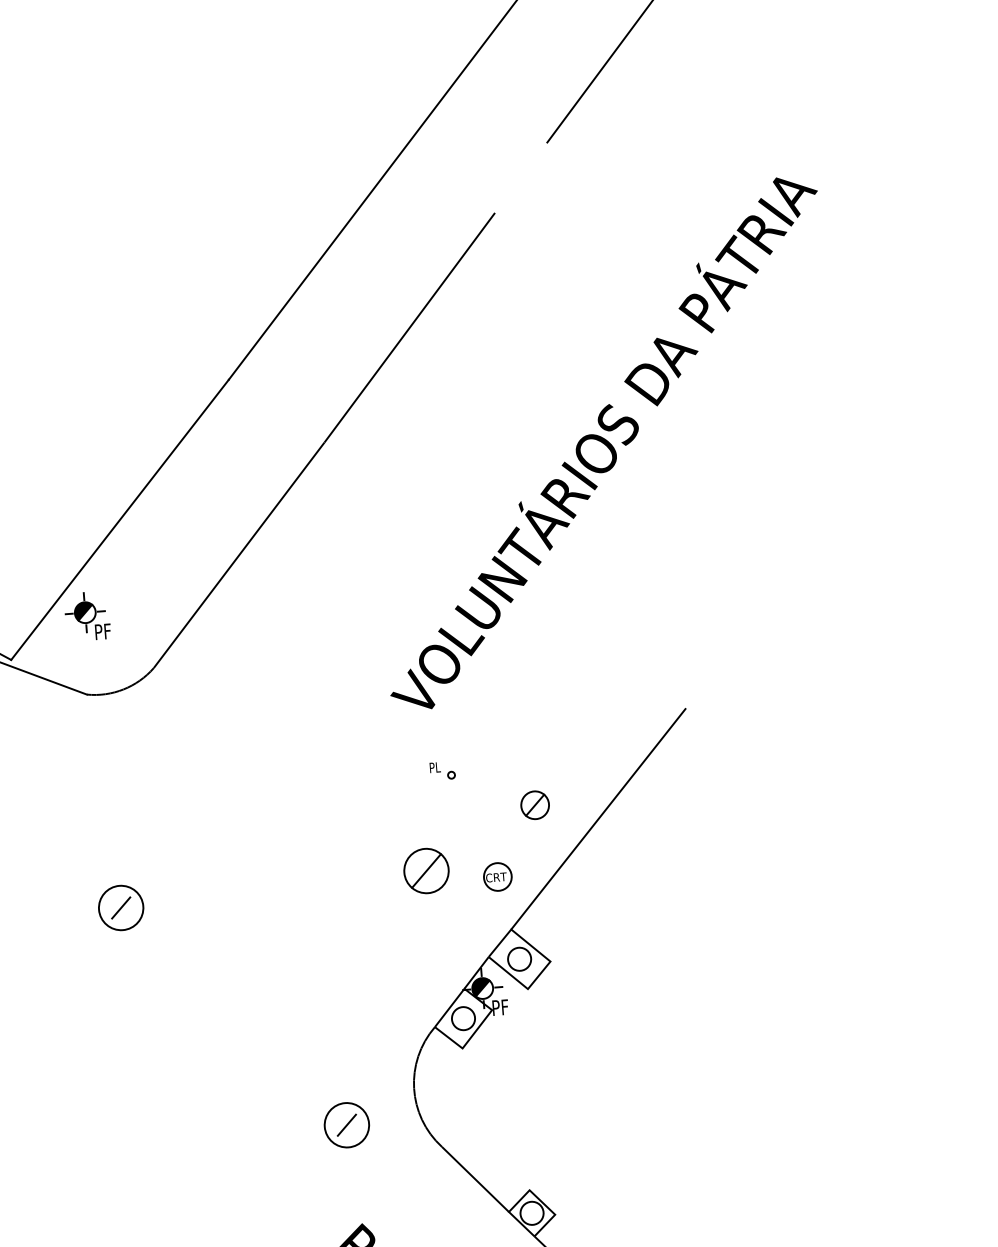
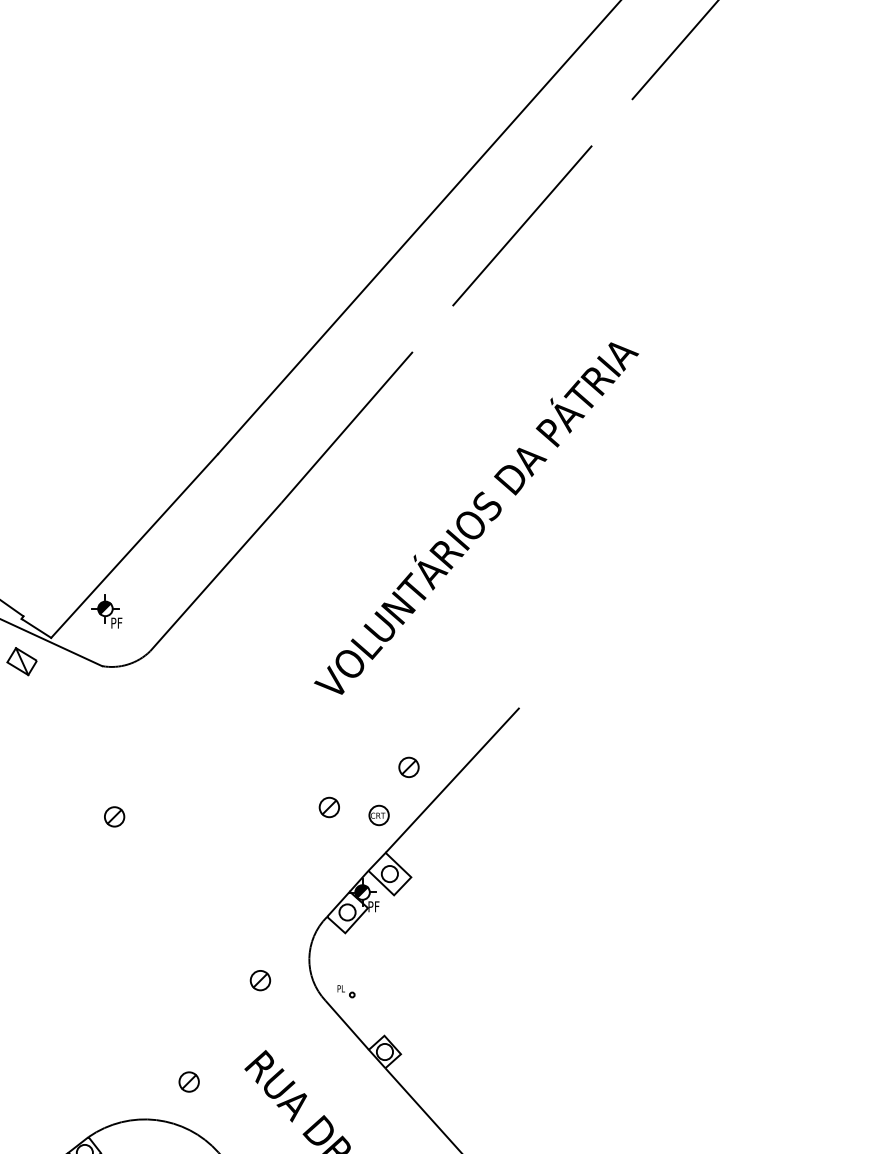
part: (442, 770) -> (346, 991), moved
part: (424, 871) -> (328, 807), size x0.62
circle: (120, 907) -> (114, 816), size x0.62
circle: (346, 1125) -> (260, 980), size x0.62

